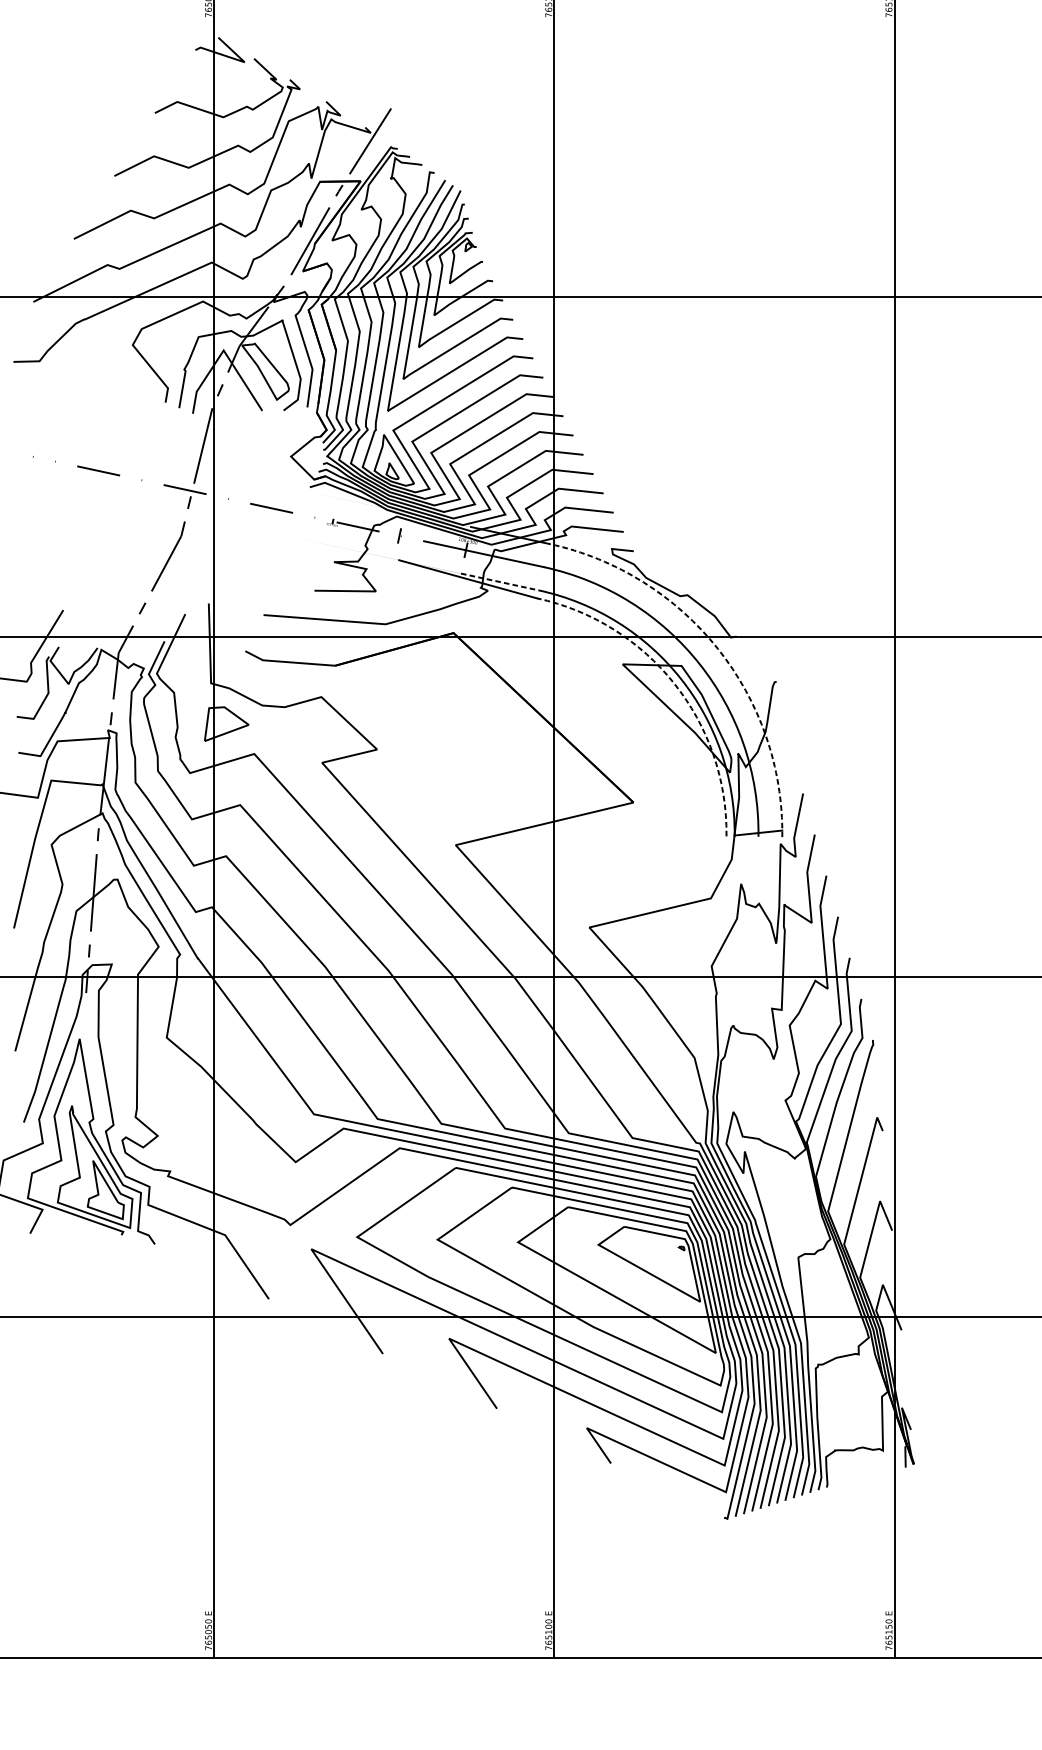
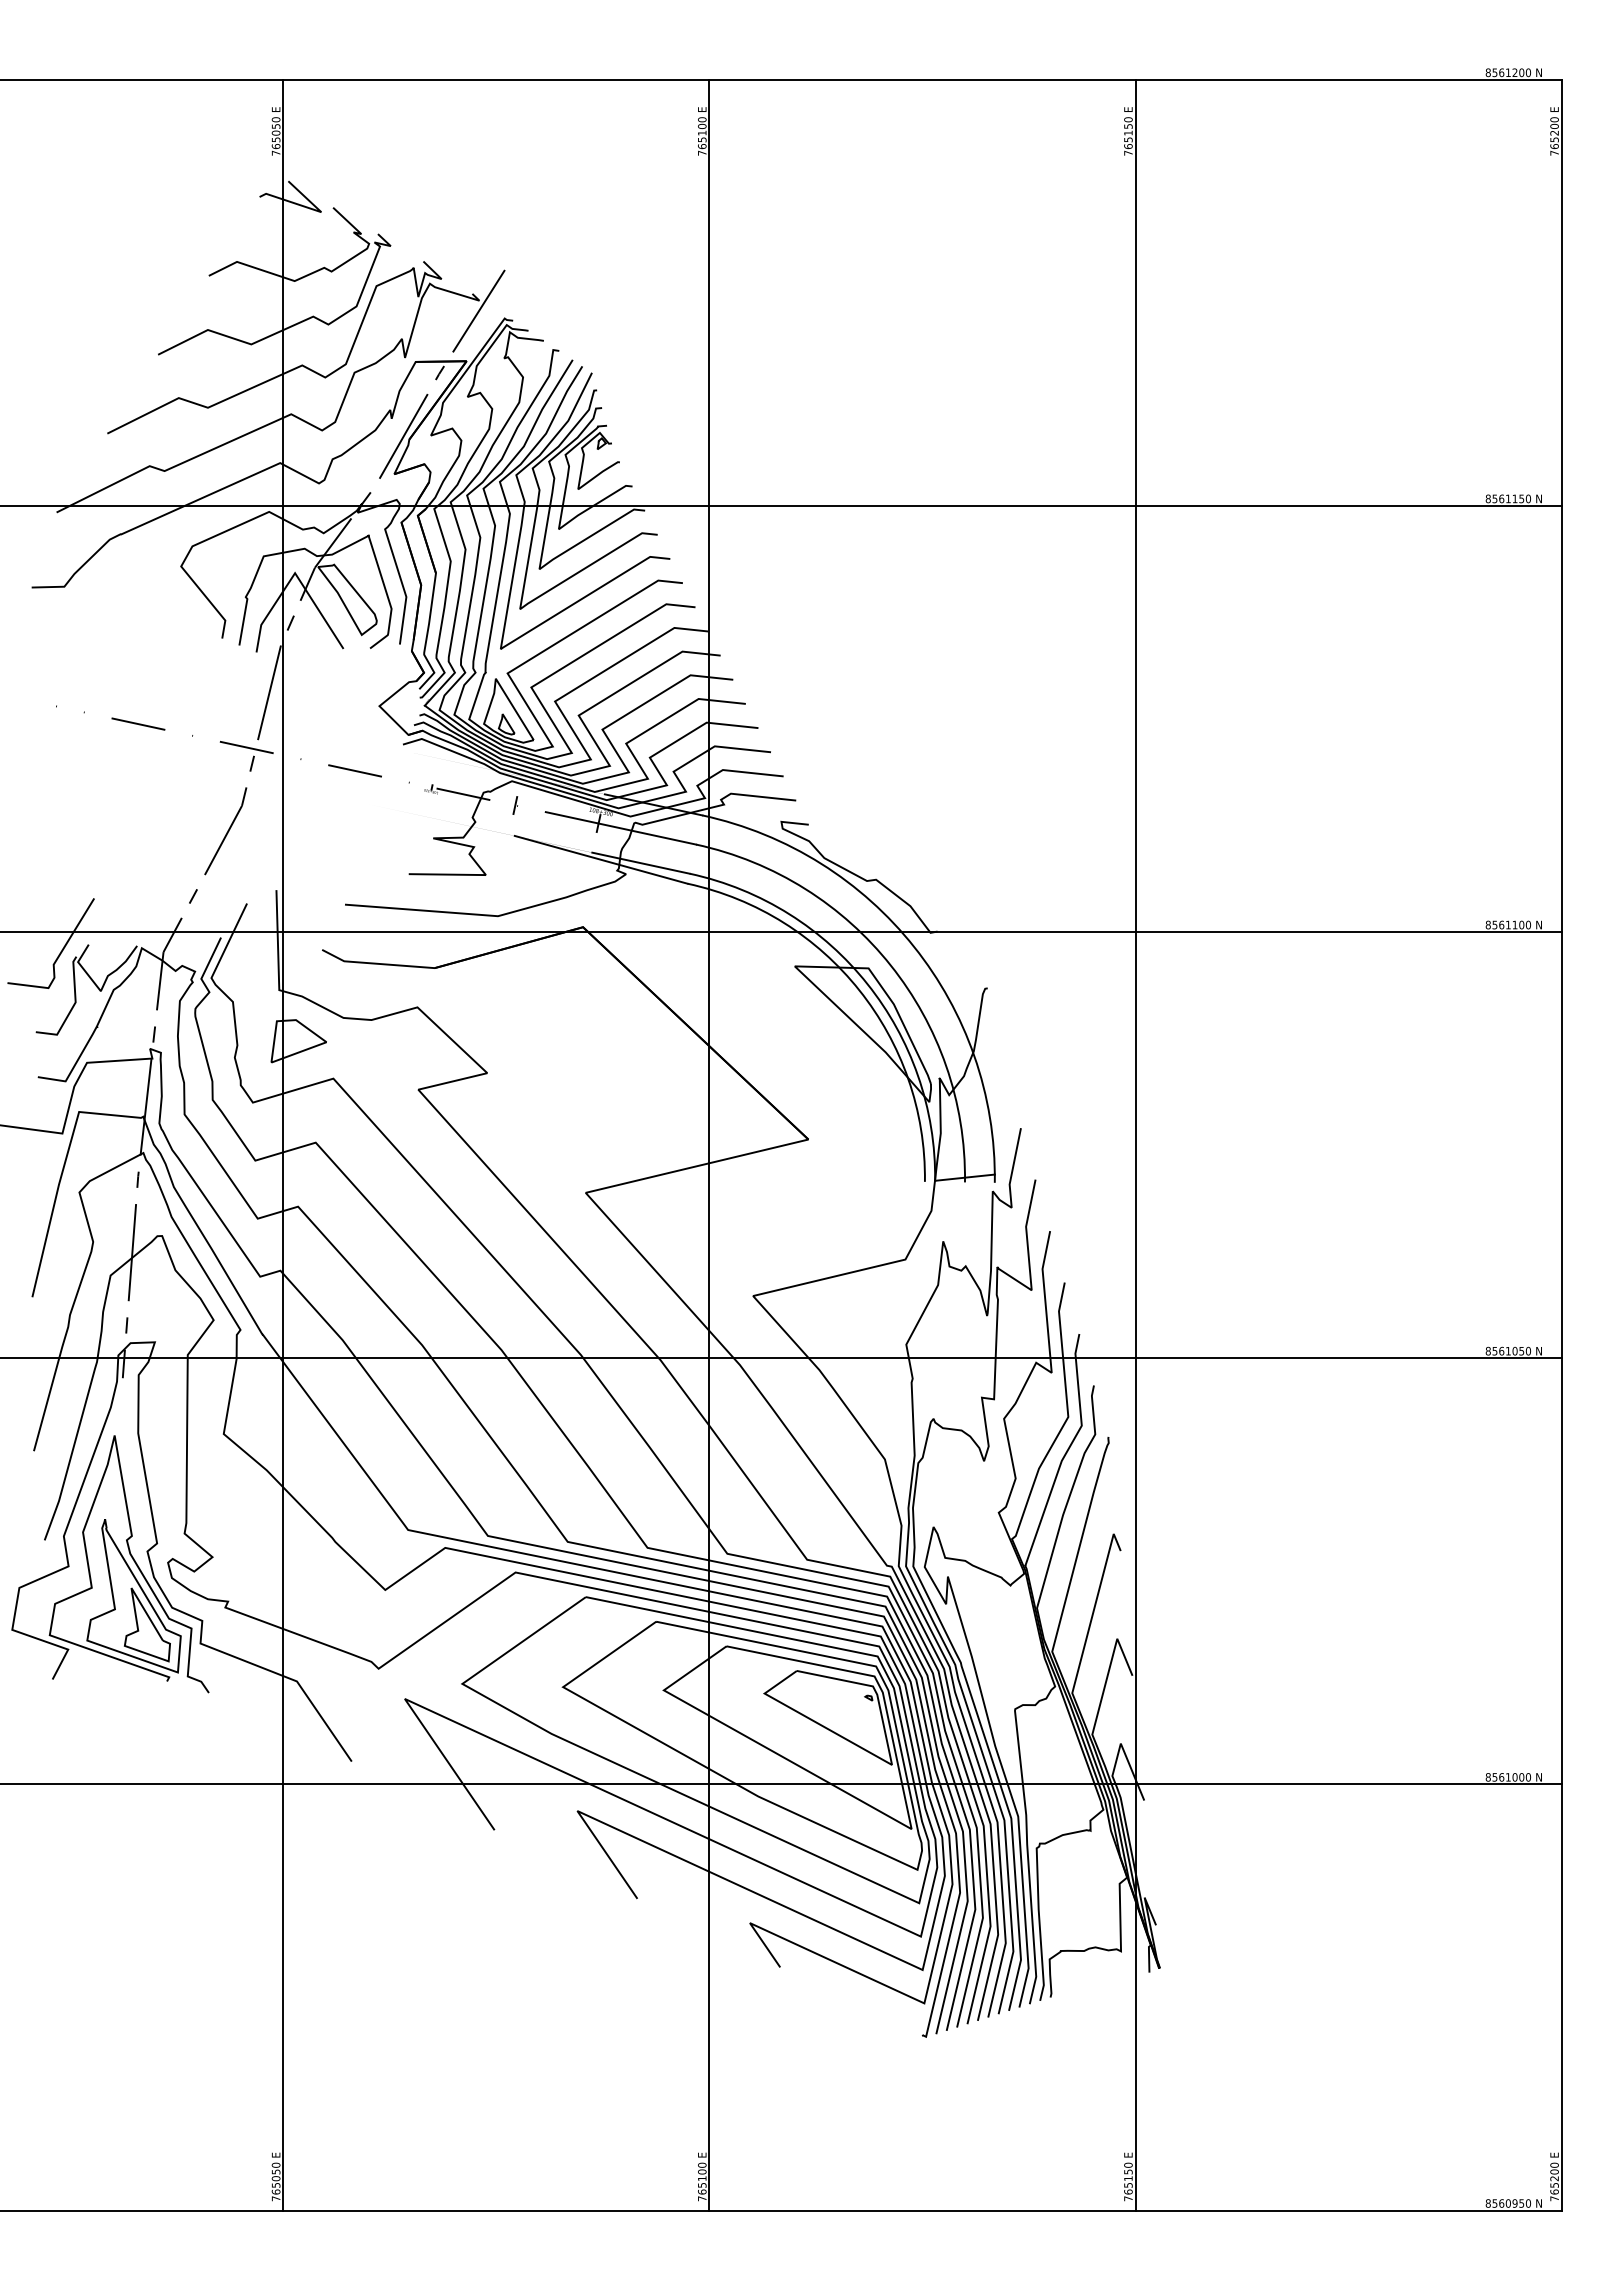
line: (500, 582) -> (641, 863), dashed -> solid
arc: (718, 648) -> (914, 946), dashed -> solid
arc: (674, 683) -> (859, 990), dashed -> solid

